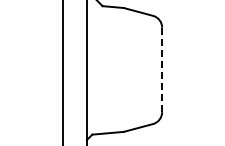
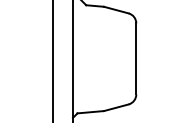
line: (162, 69) -> (136, 58), dashed -> solid

